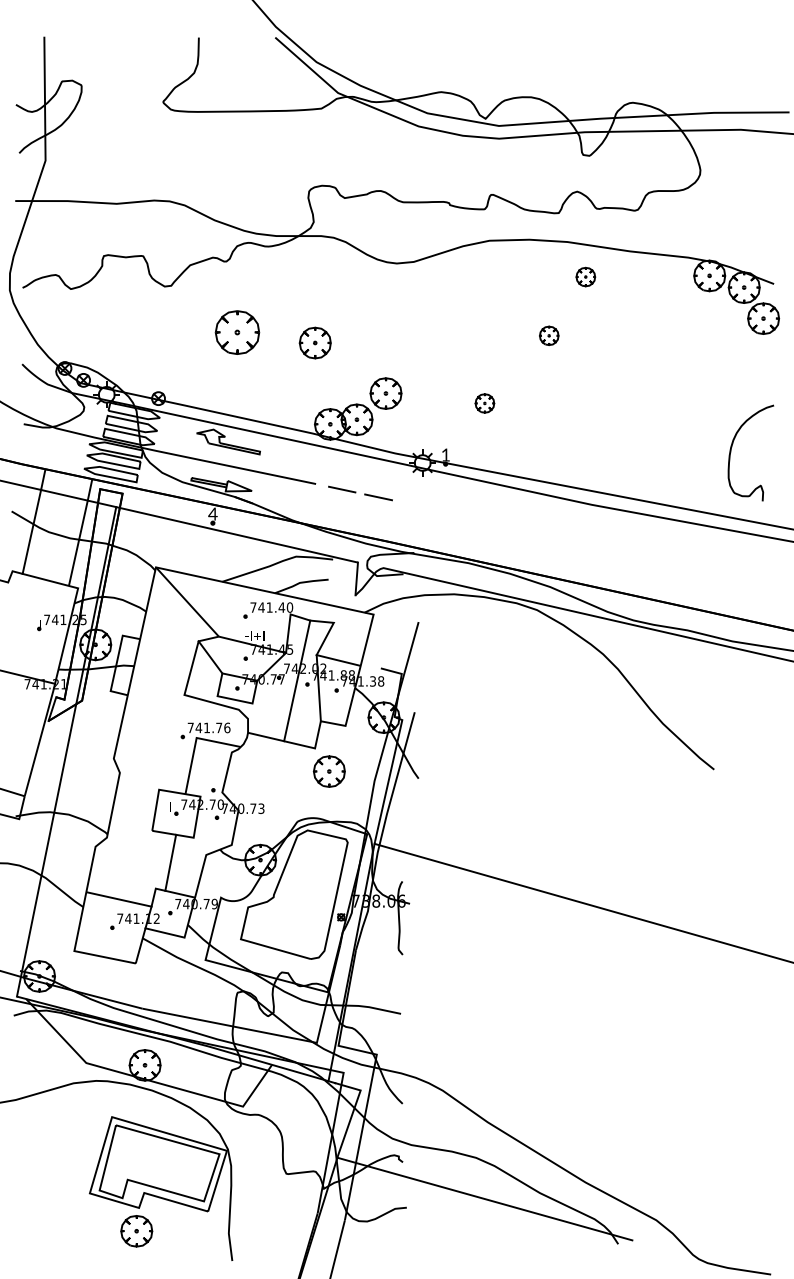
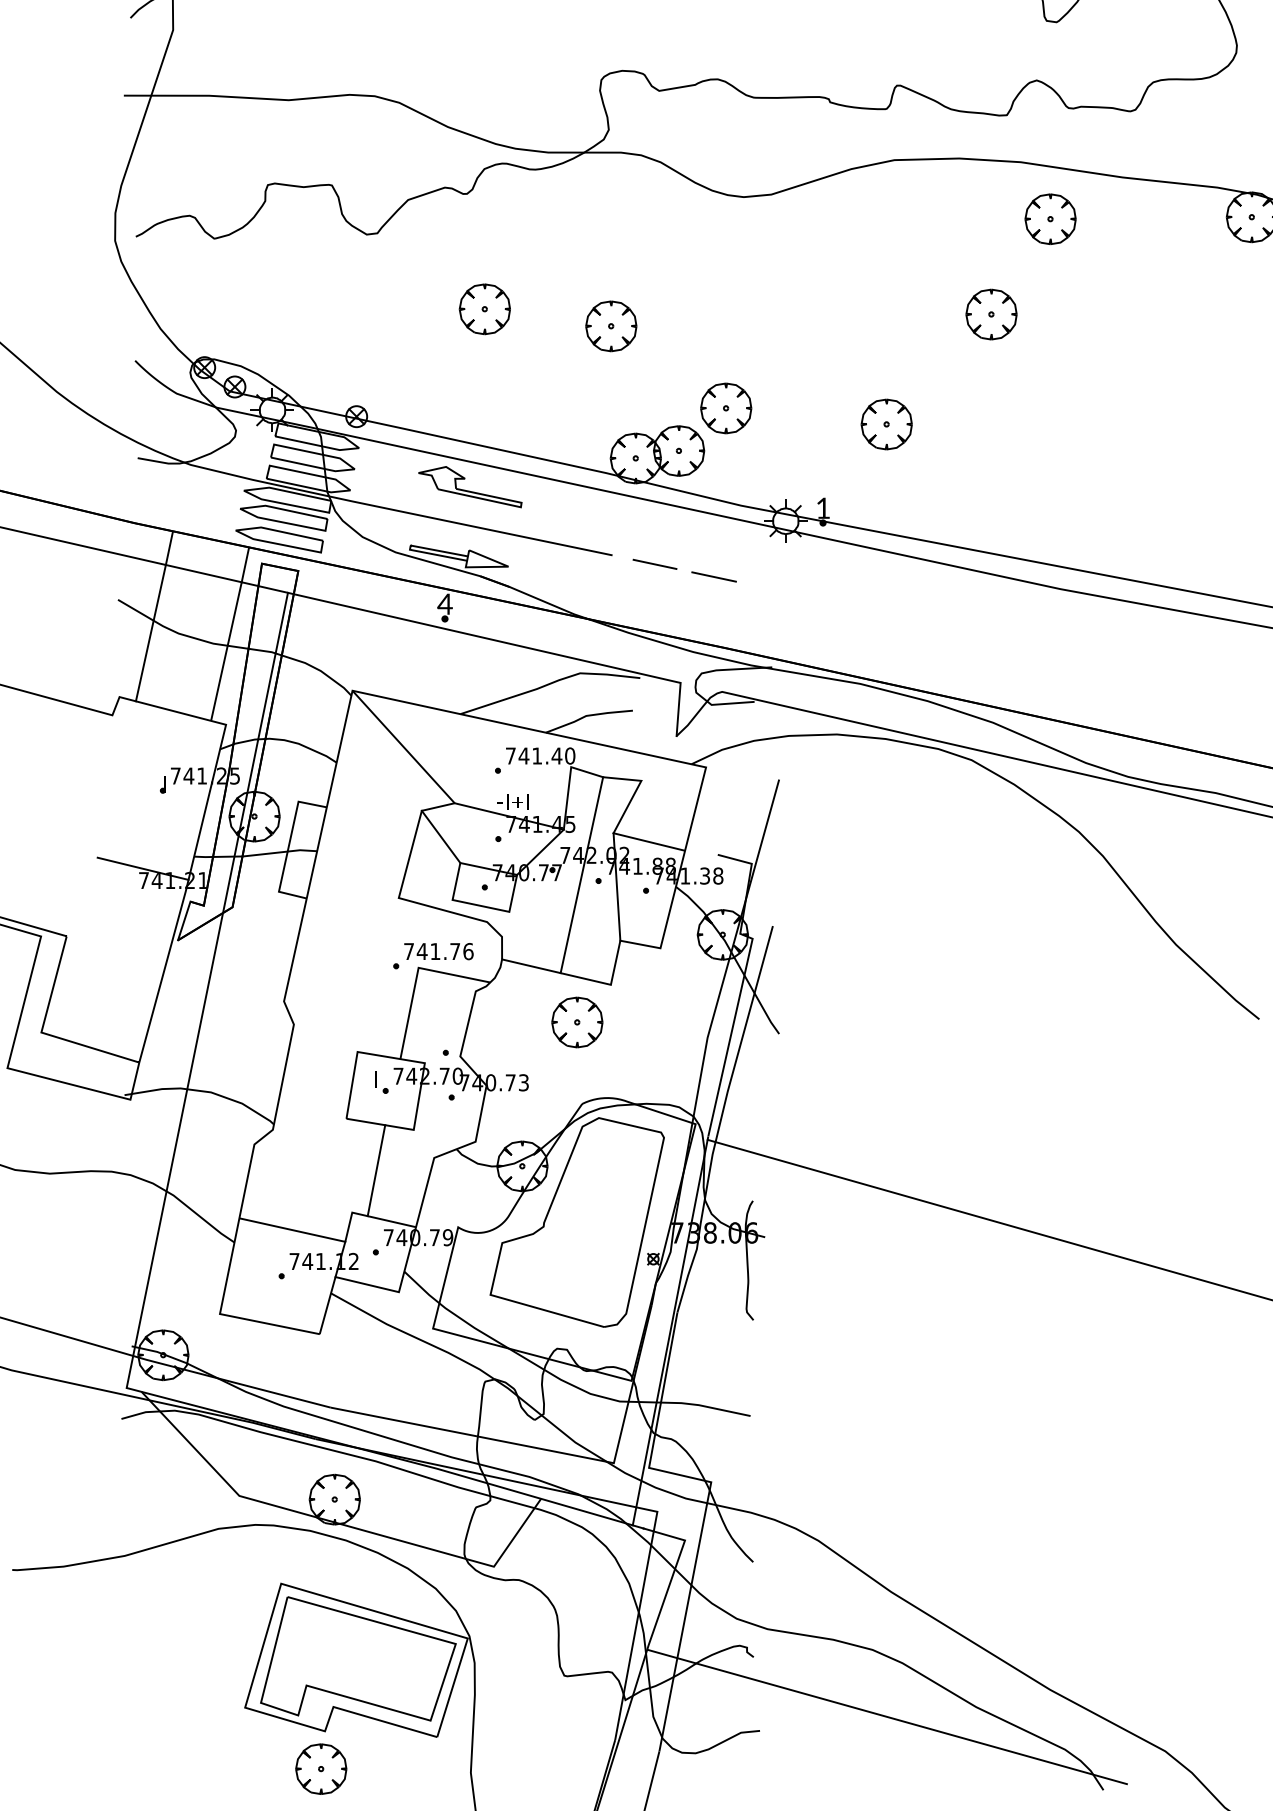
part: (585, 276) -> (1050, 218), size x1.67
part: (237, 332) -> (484, 309), size x0.71
part: (548, 335) -> (990, 314), size x1.67
part: (484, 403) -> (886, 424), size x1.67
part: (328, 771) -> (575, 1022), moved

